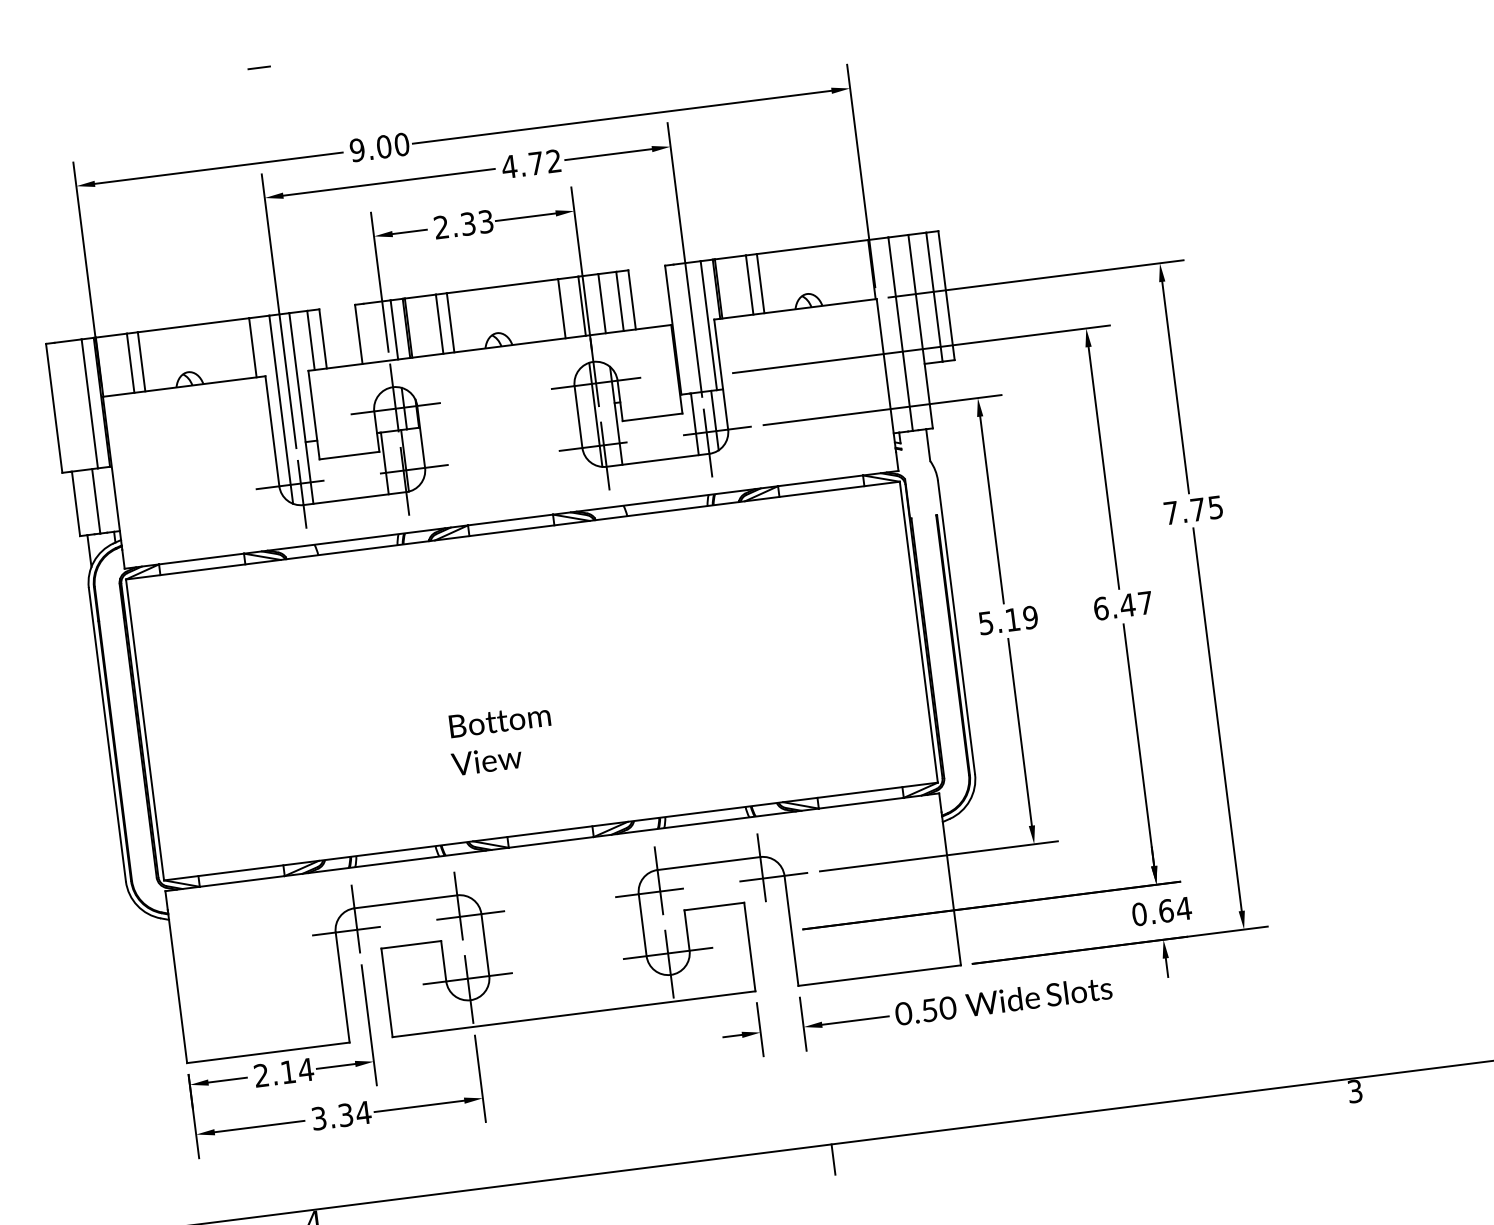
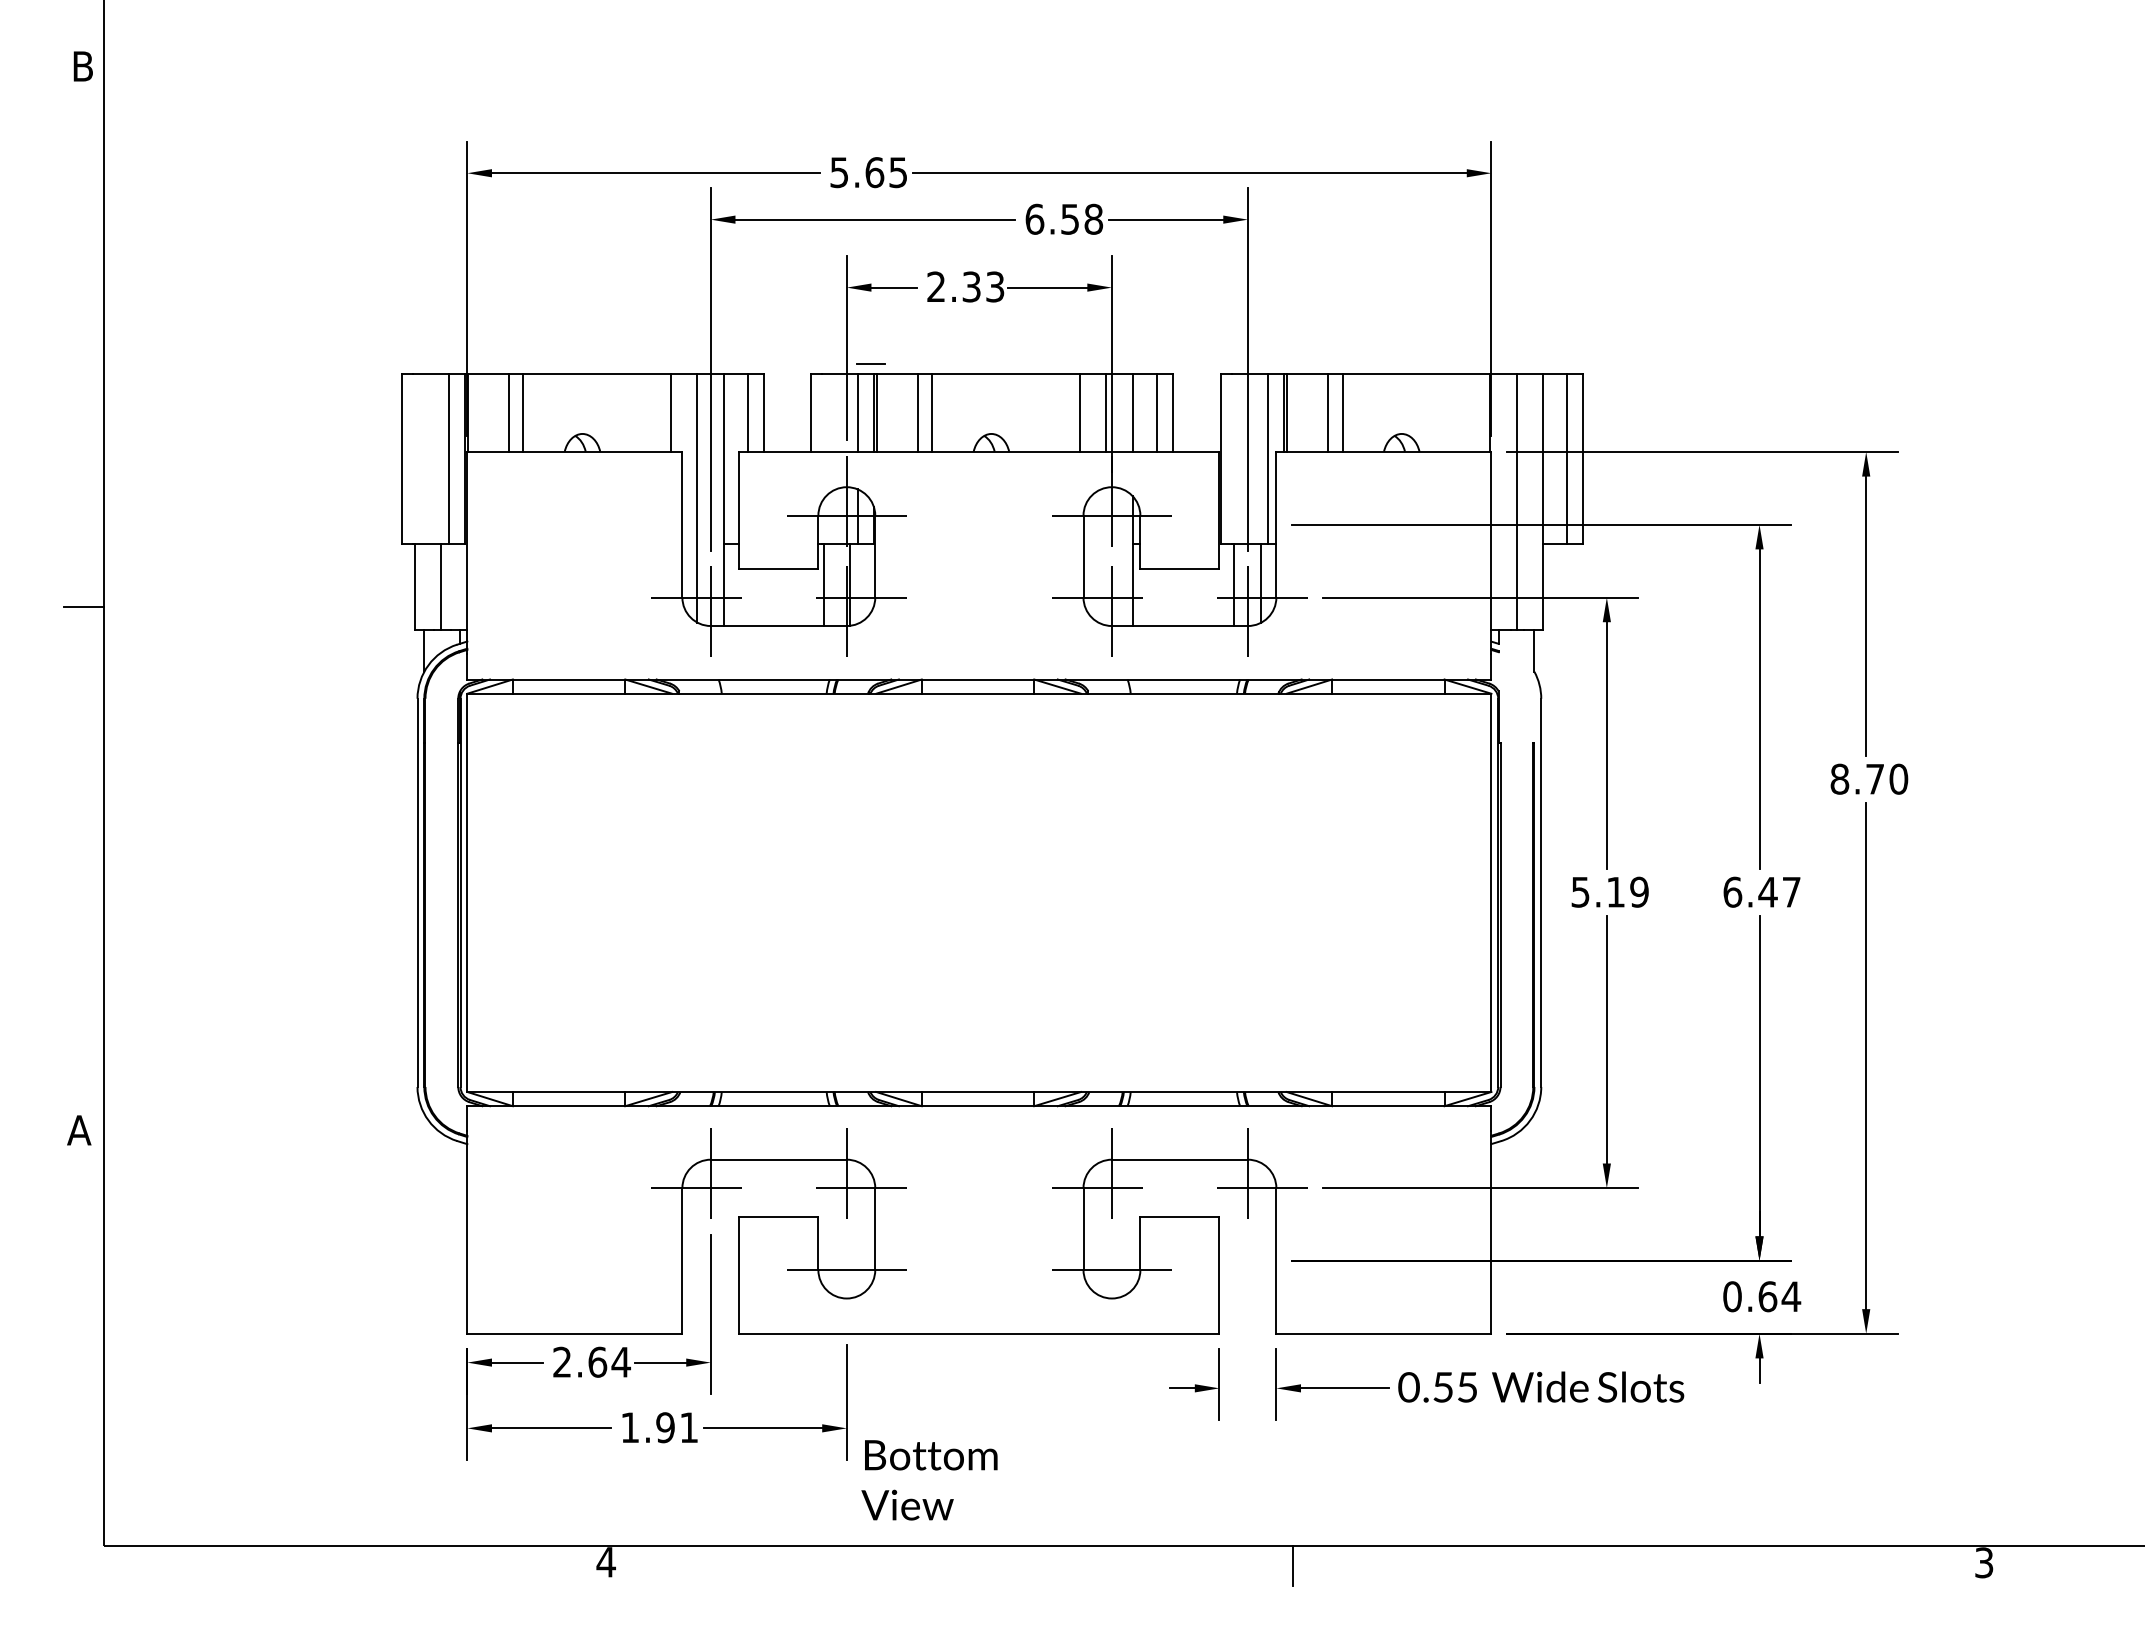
line: (258, 67) -> (870, 363), moved
text: (379, 147) -> (868, 172), 9.00 -> 5.65
text: (531, 163) -> (1064, 218), 4.72 -> 6.58
line: (595, 414) -> (1106, 556), removed
text: (1193, 509) -> (1869, 778), 7.75 -> 8.70
text: (501, 739) -> (929, 1480), moved
line: (669, 963) -> (1111, 1283), removed
line: (468, 988) -> (846, 1283), removed
text: (947, 1008) -> (1467, 1387), 0.50 -> 0.55
text: (288, 1071) -> (597, 1361), 2.14 -> 2.64
text: (341, 1115) -> (659, 1427), 3.34 -> 1.91

